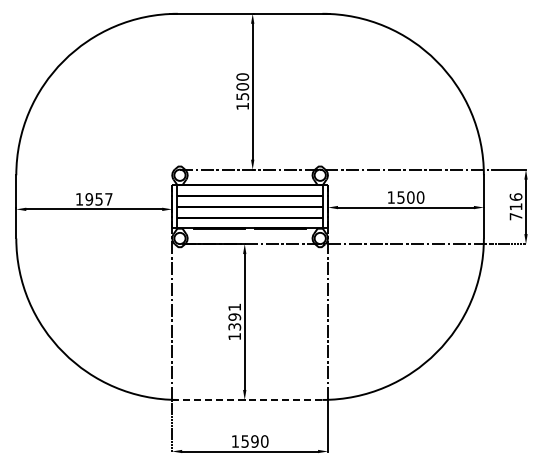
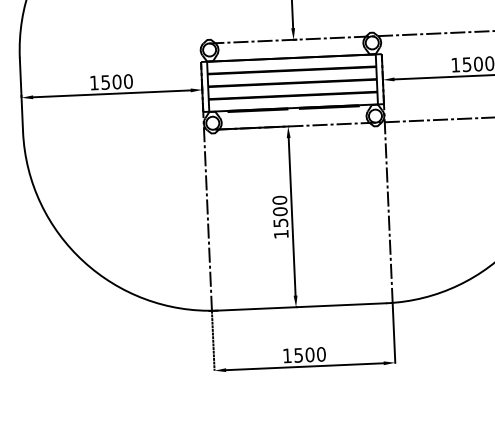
text: (98, 199) -> (116, 82), 1957 -> 1500
text: (234, 316) -> (279, 210), 1391 -> 1500
line: (245, 399) -> (296, 306), dashed -> solid
text: (254, 441) -> (309, 354), 1590 -> 1500

